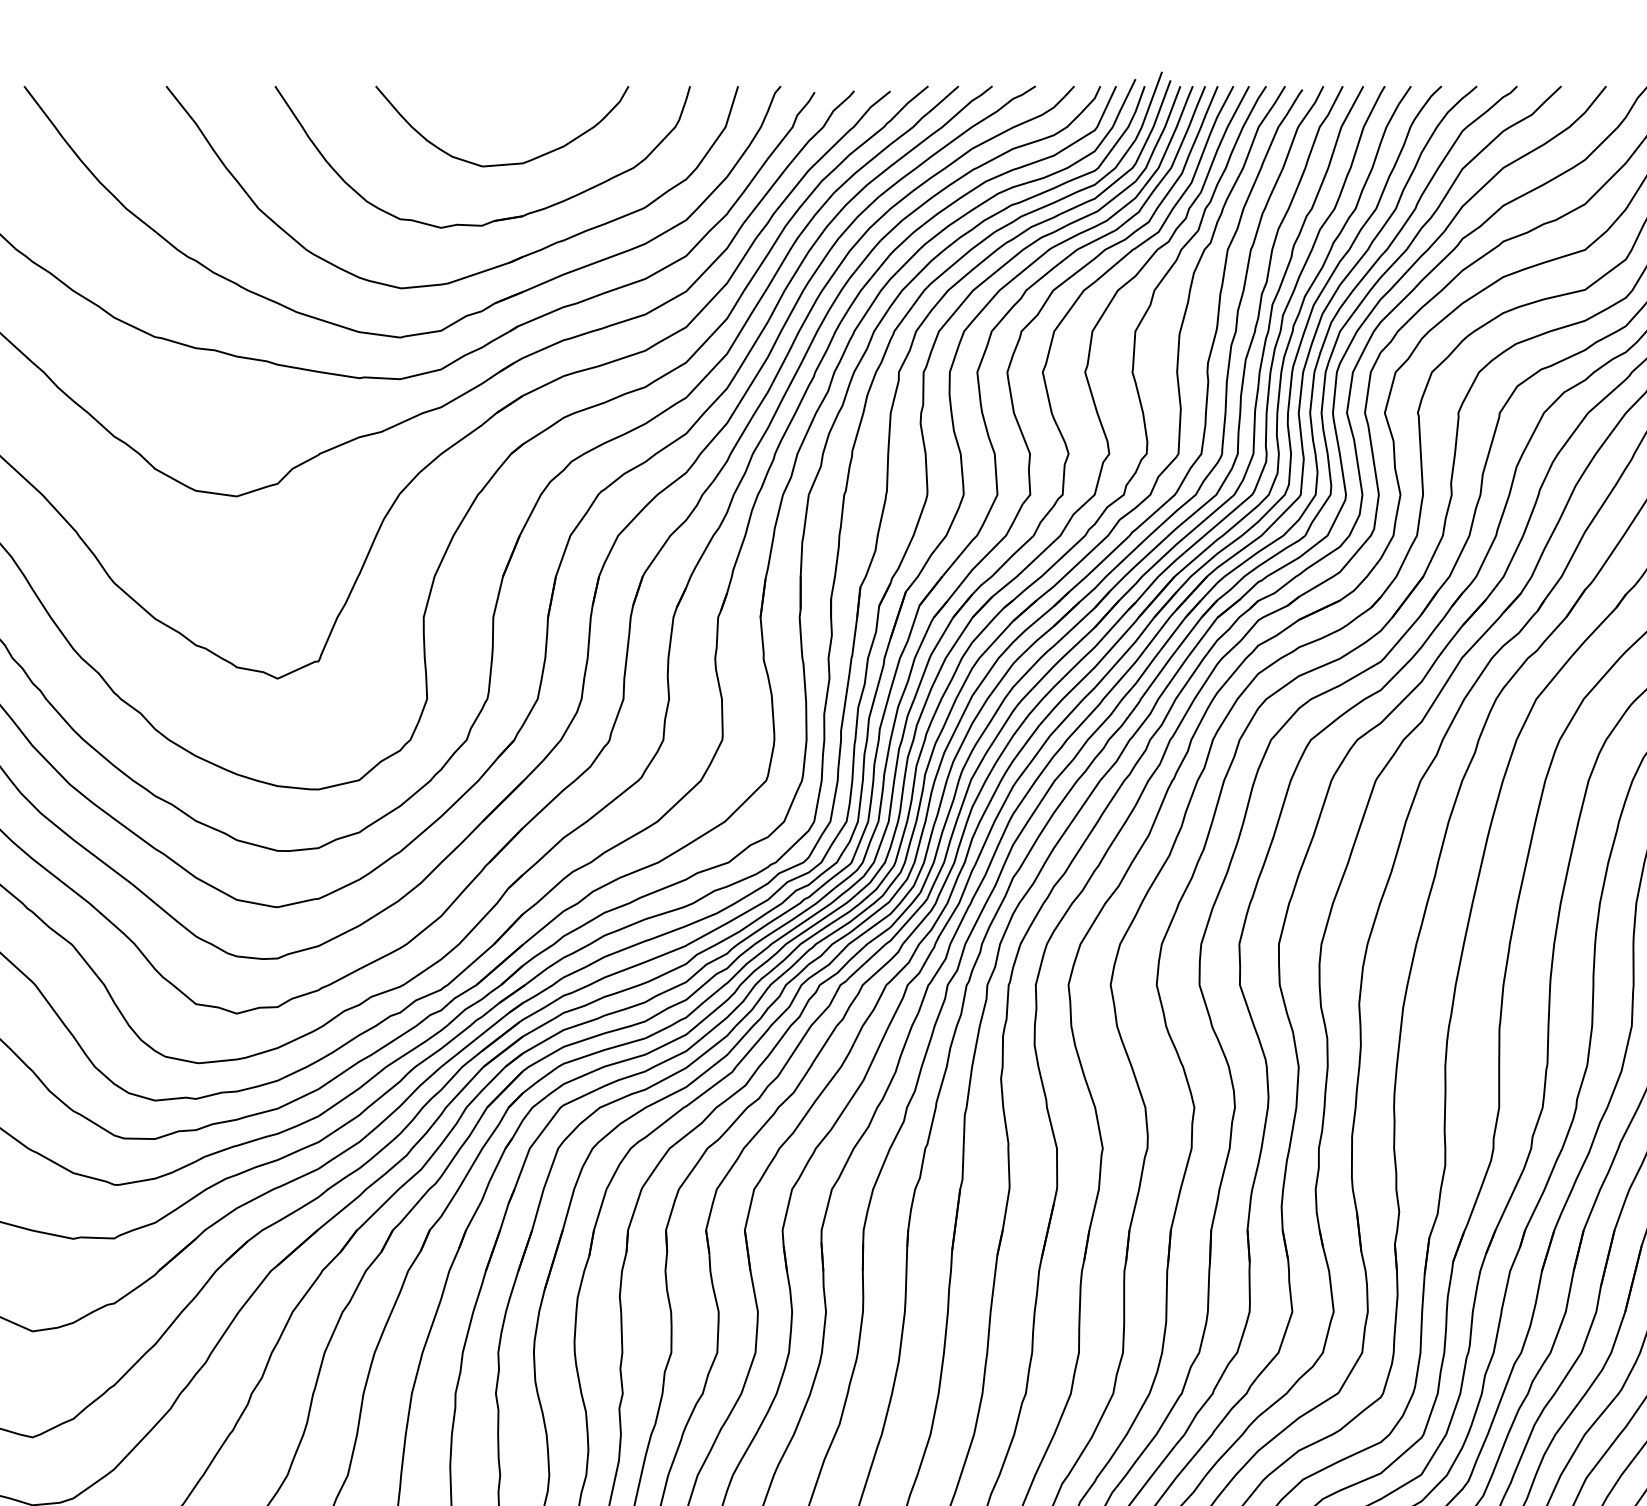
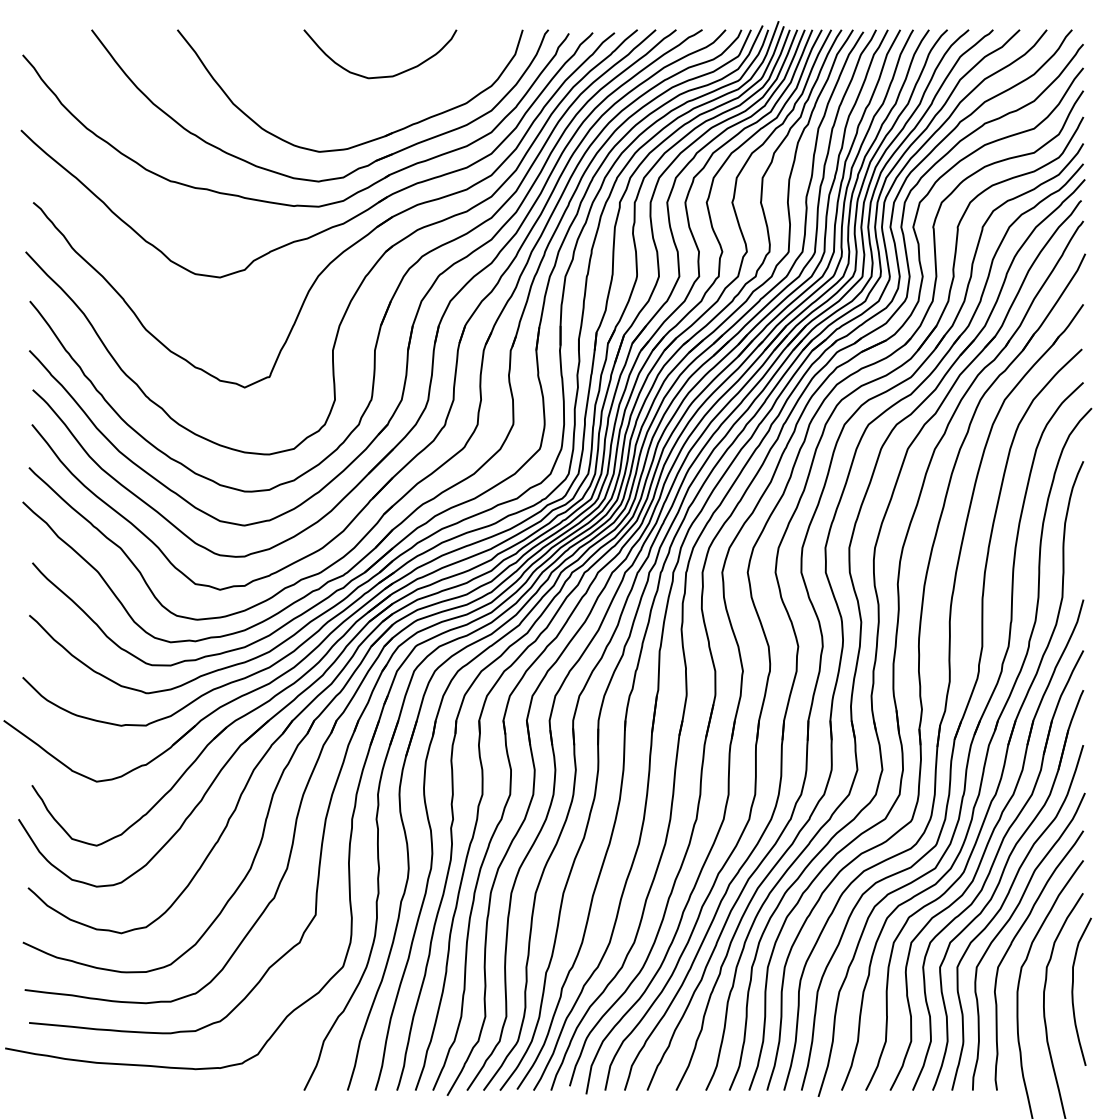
part: (497, 218) -> (377, 109), removed

